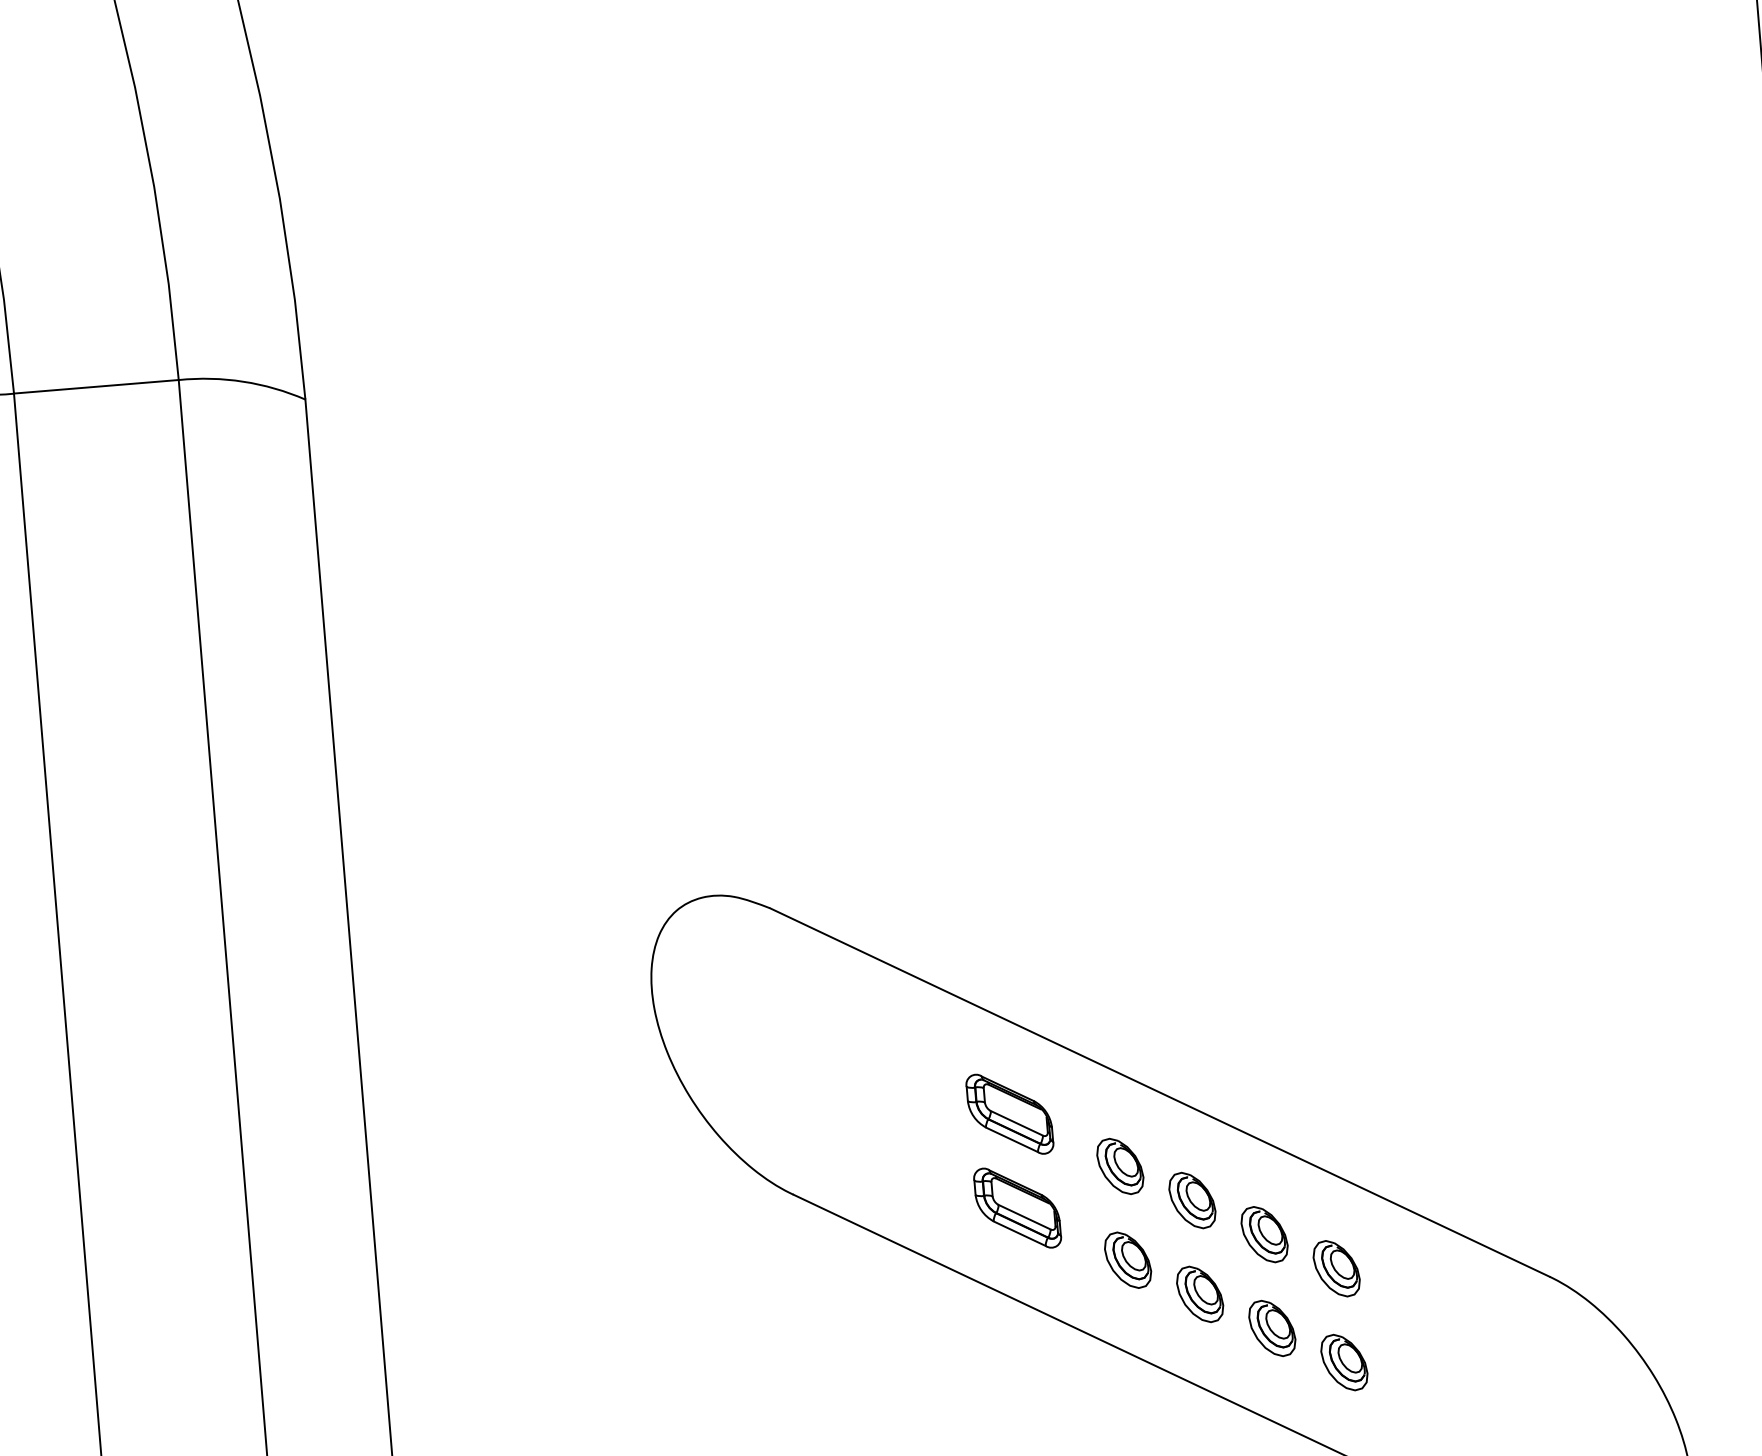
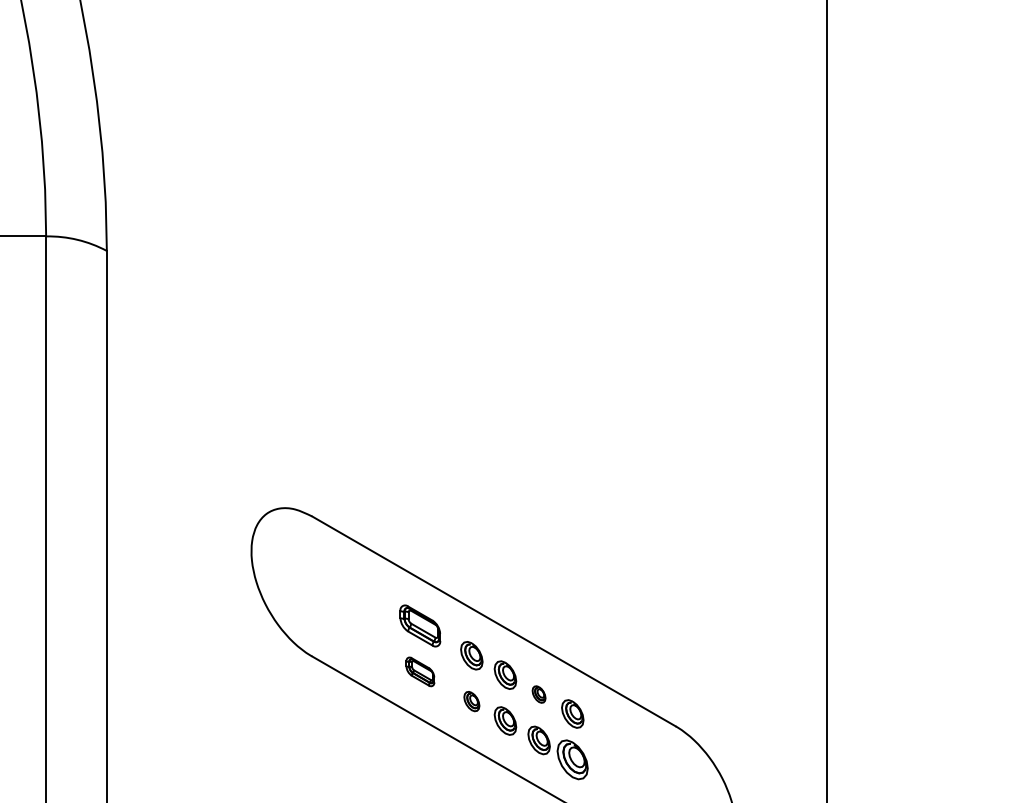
part: (1017, 1207) -> (420, 671), size x0.7
part: (1263, 1234) -> (538, 694), size x0.6
part: (1127, 1260) -> (471, 701), size x0.7
part: (1343, 1361) -> (572, 759), size x1.4

